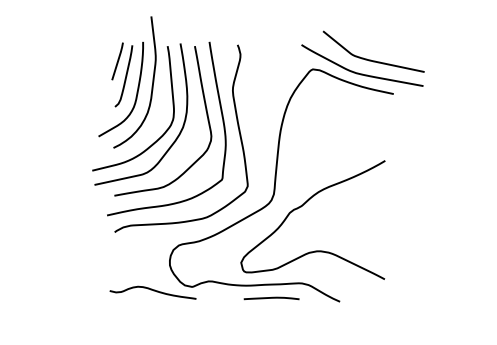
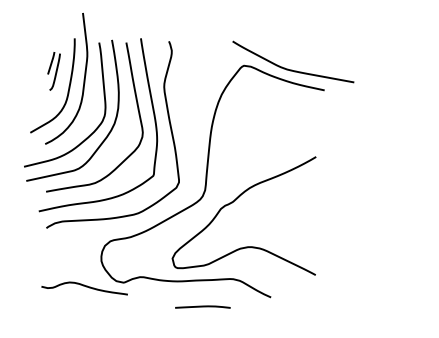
curve: (371, 59) -> (302, 55), removed
part: (122, 74) -> (54, 70), size x0.6
curve: (271, 298) -> (202, 307), moved

